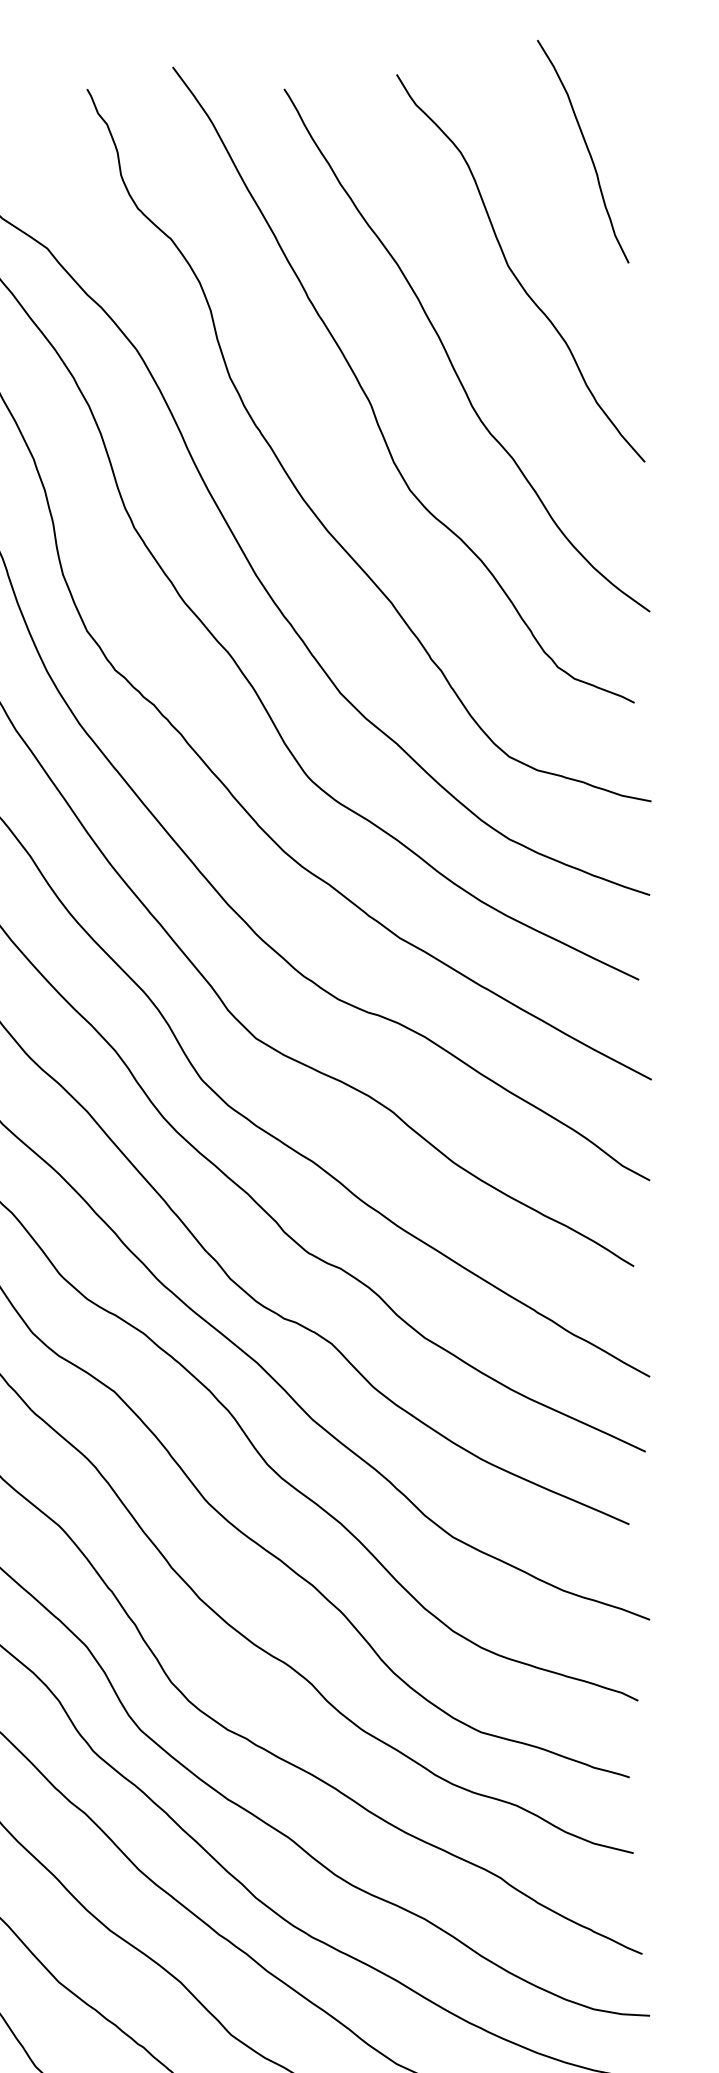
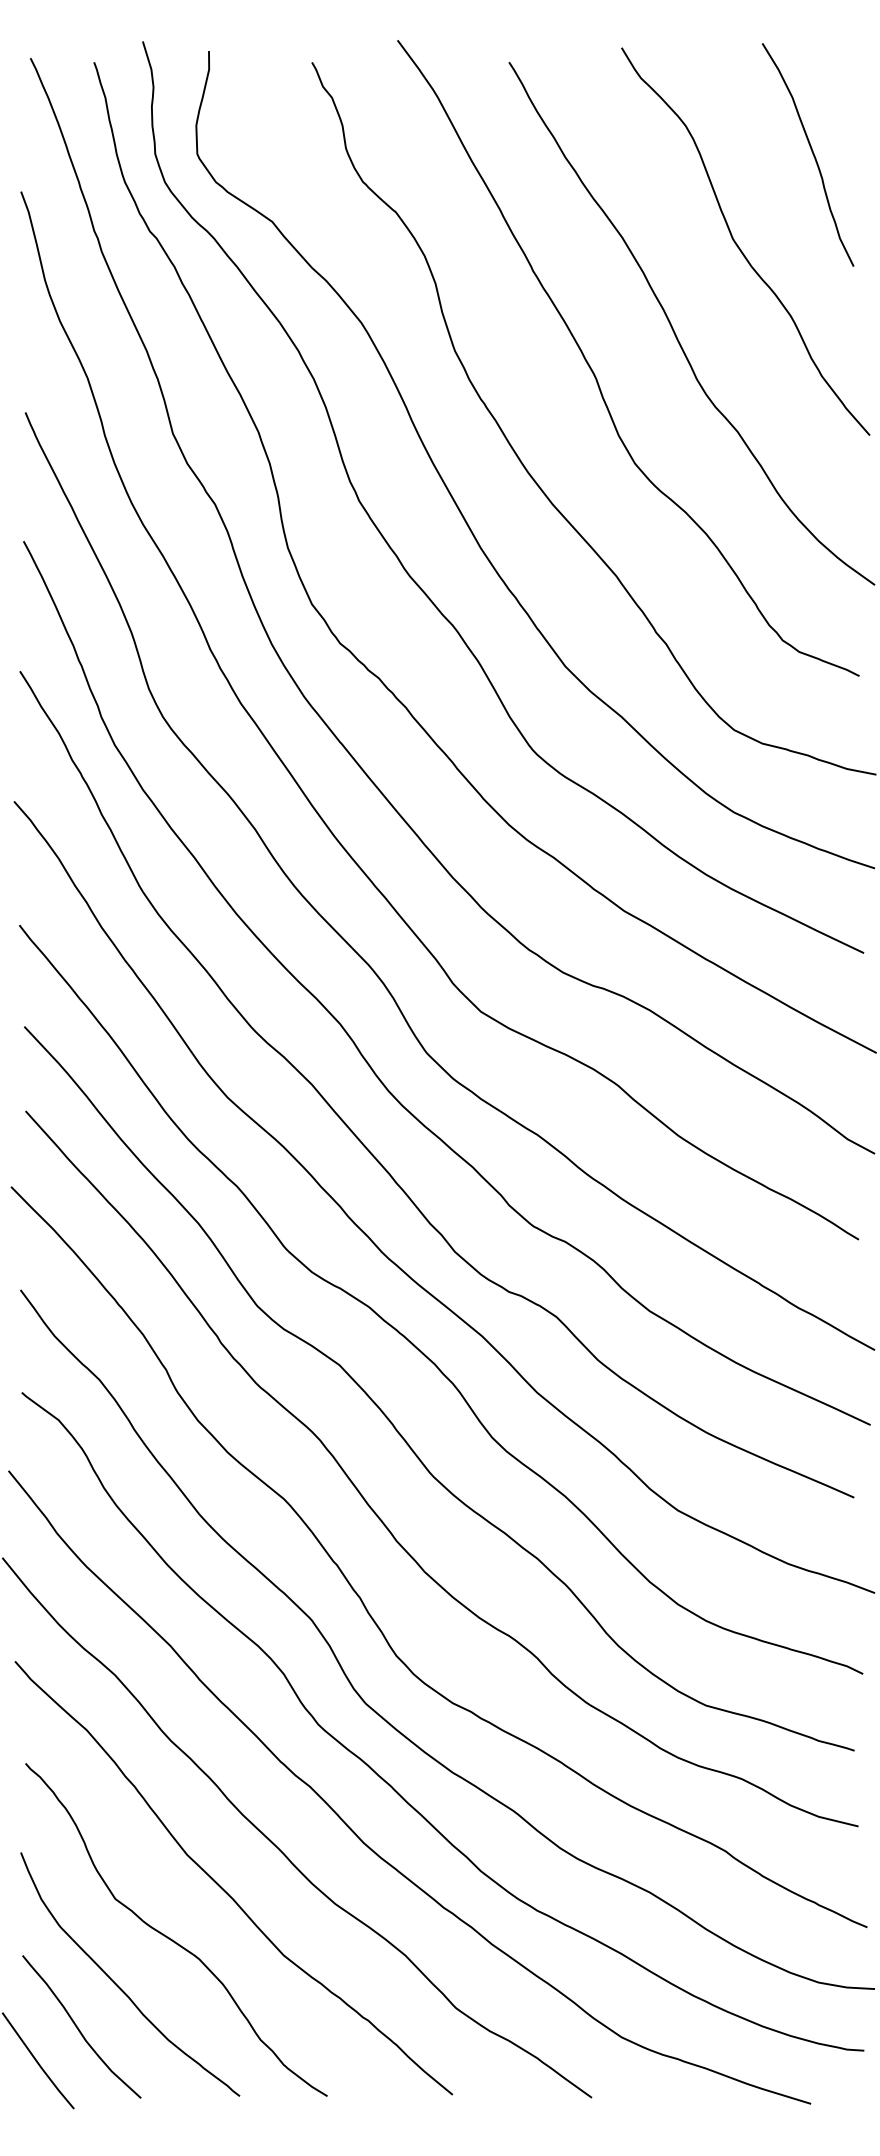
curve: (587, 151) -> (812, 154), moved

